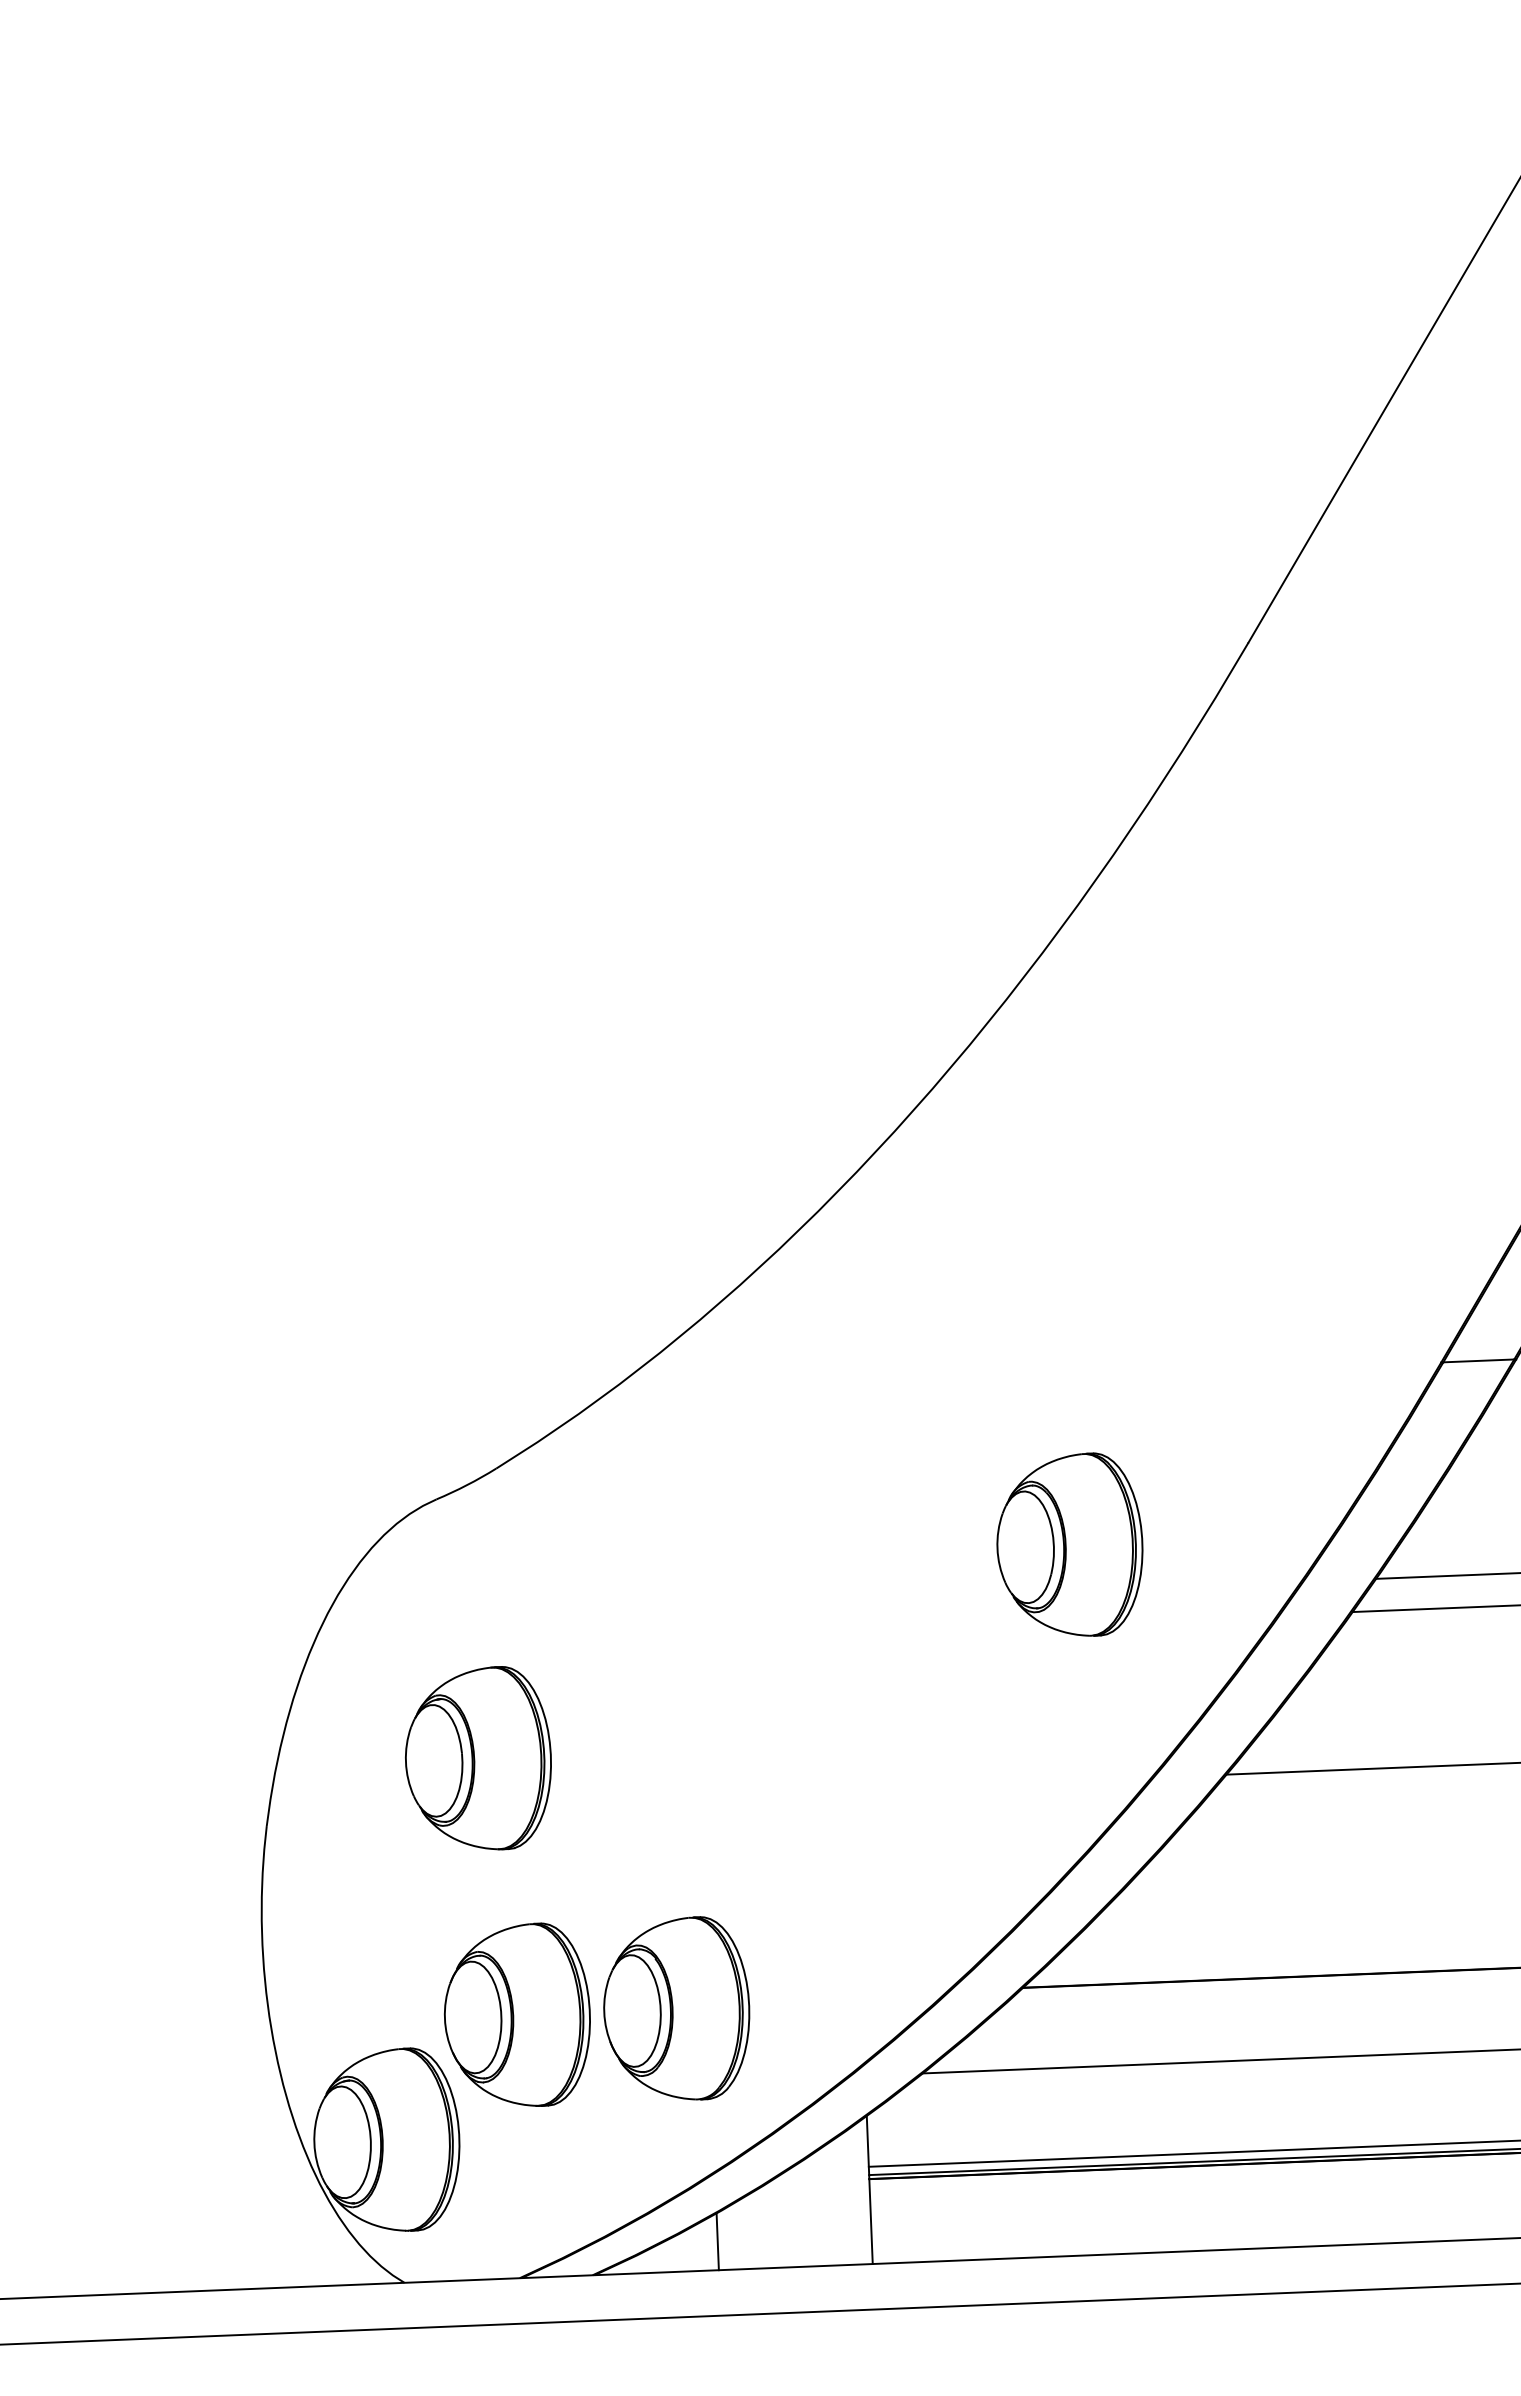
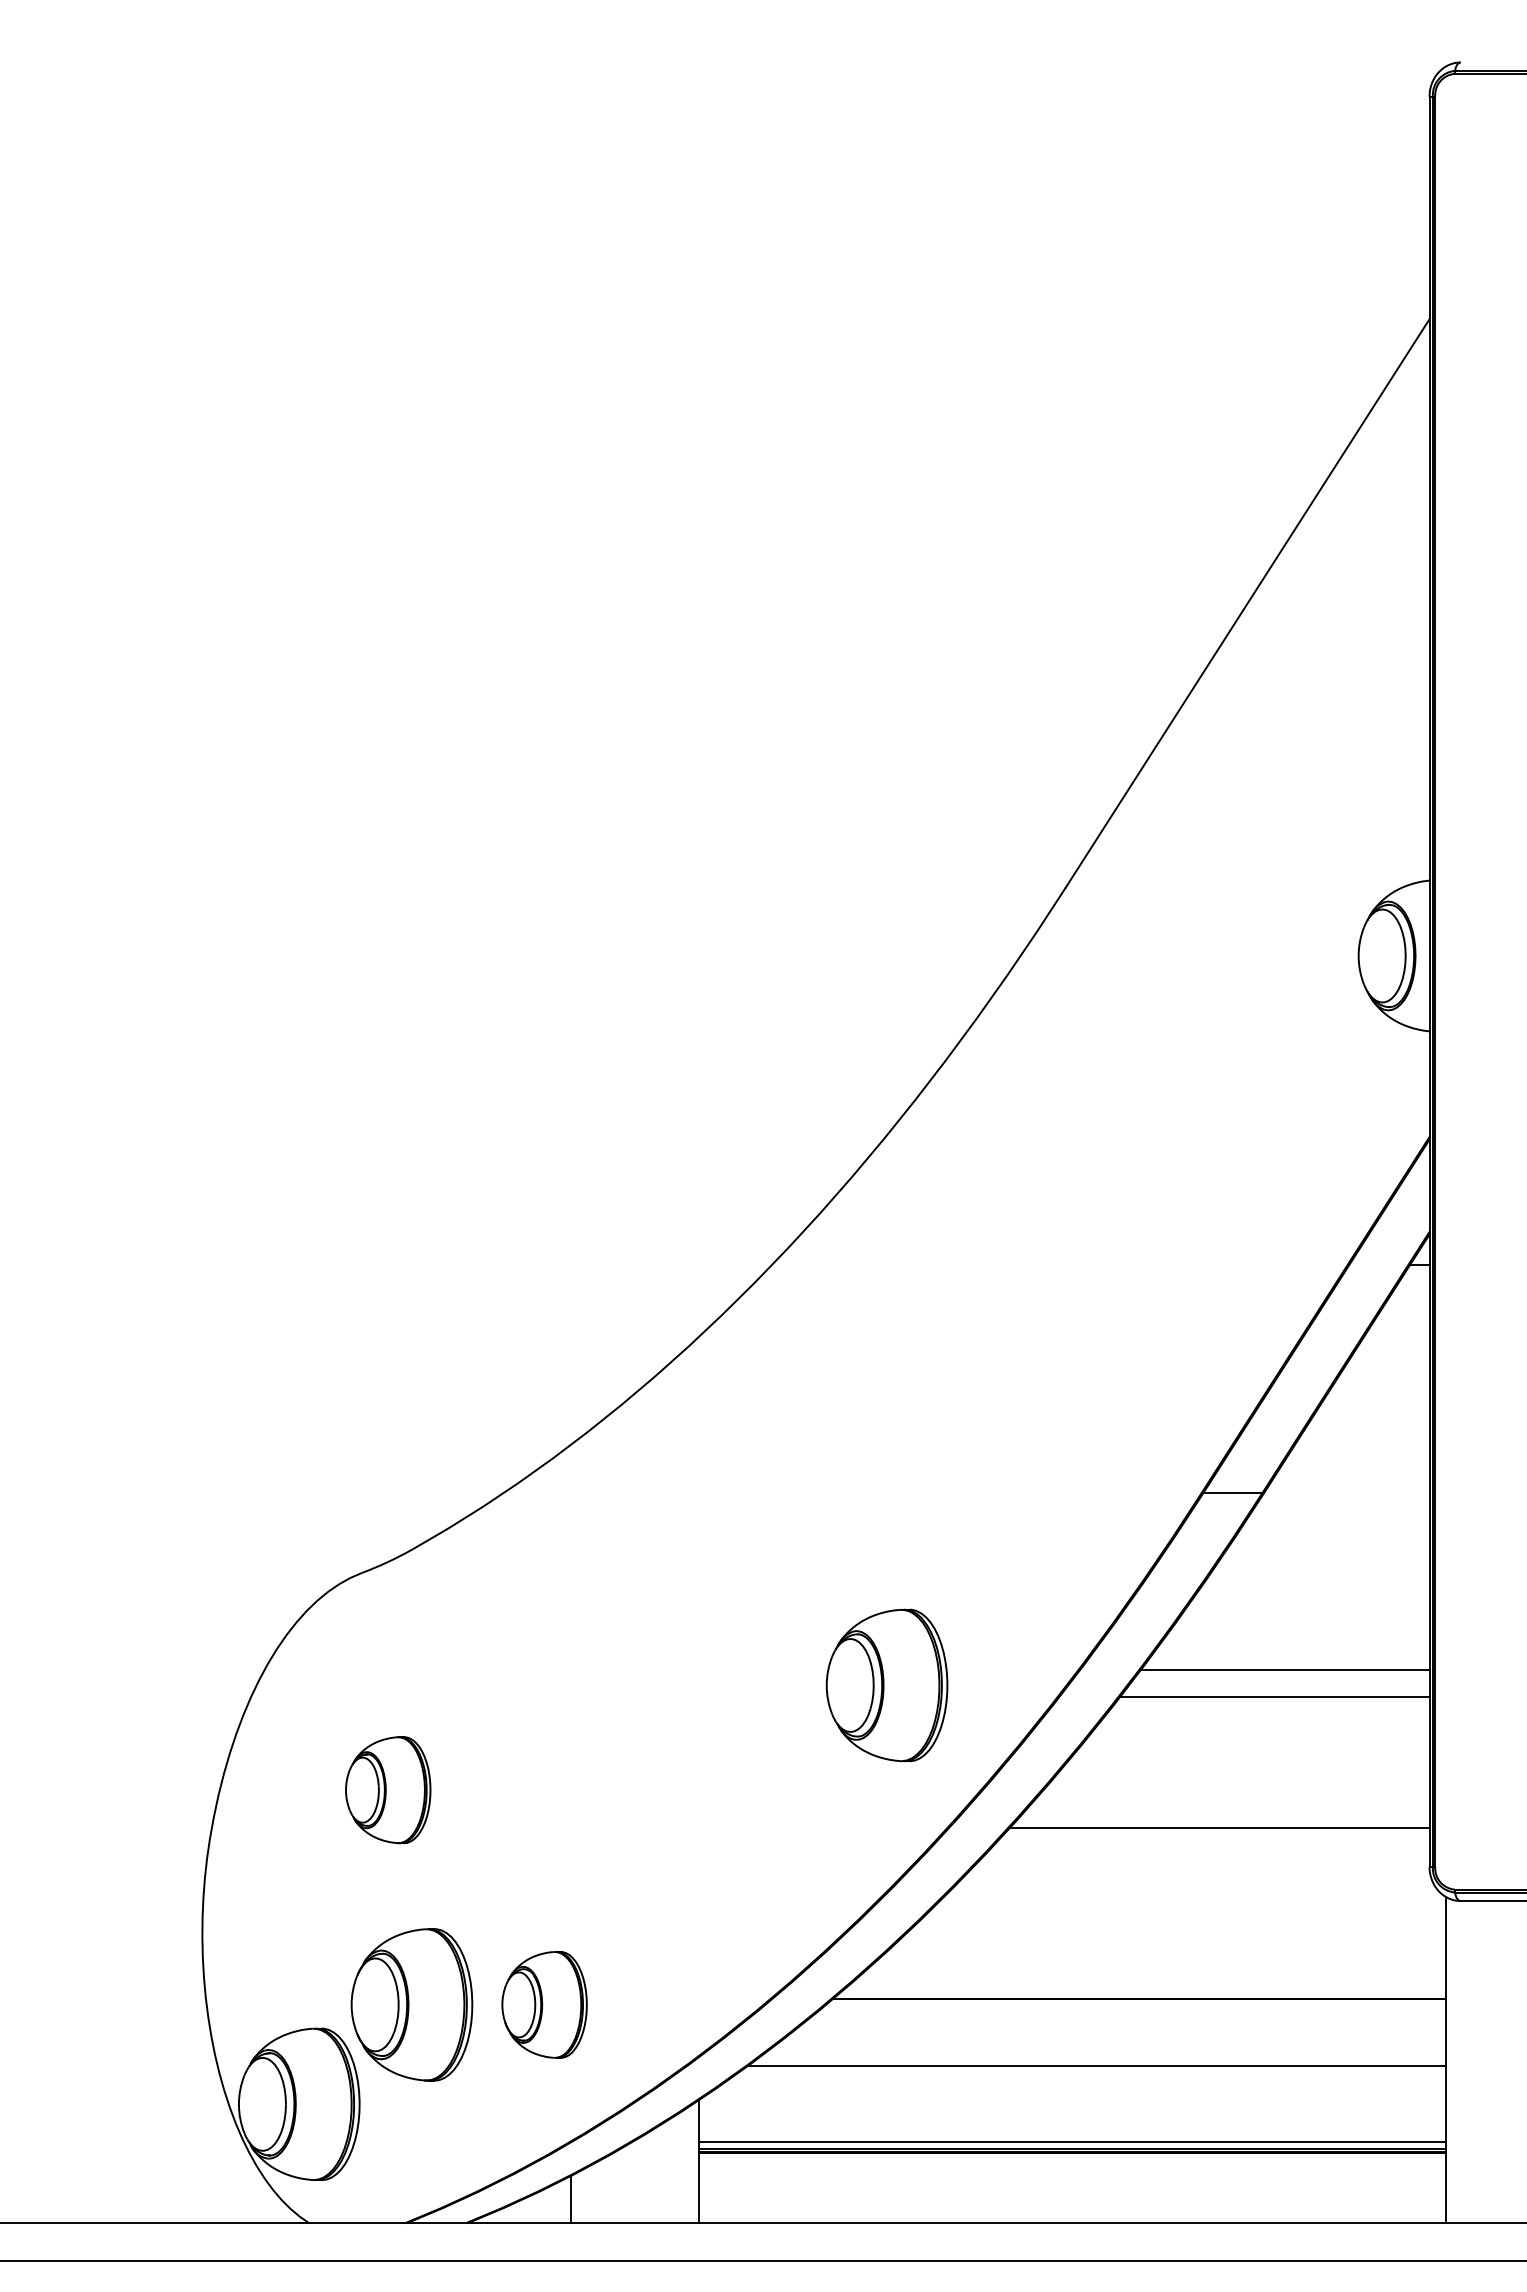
part: (1069, 1545) -> (886, 1685), moved
part: (478, 1758) -> (388, 1789), size x0.7
part: (676, 2008) -> (544, 2004), size x0.7

